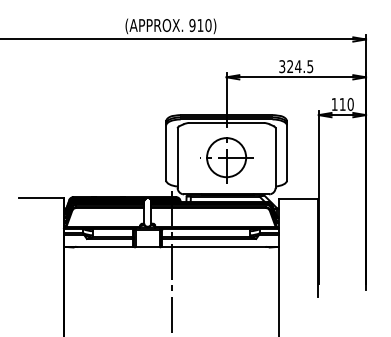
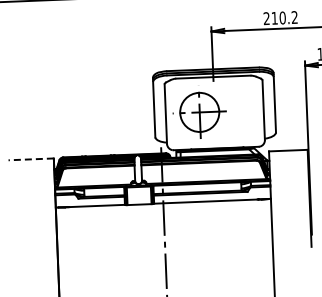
text: (296, 66) -> (280, 17), 324.5 -> 210.2
part: (226, 160) -> (199, 115), moved
line: (41, 197) -> (31, 159), solid -> dashed

